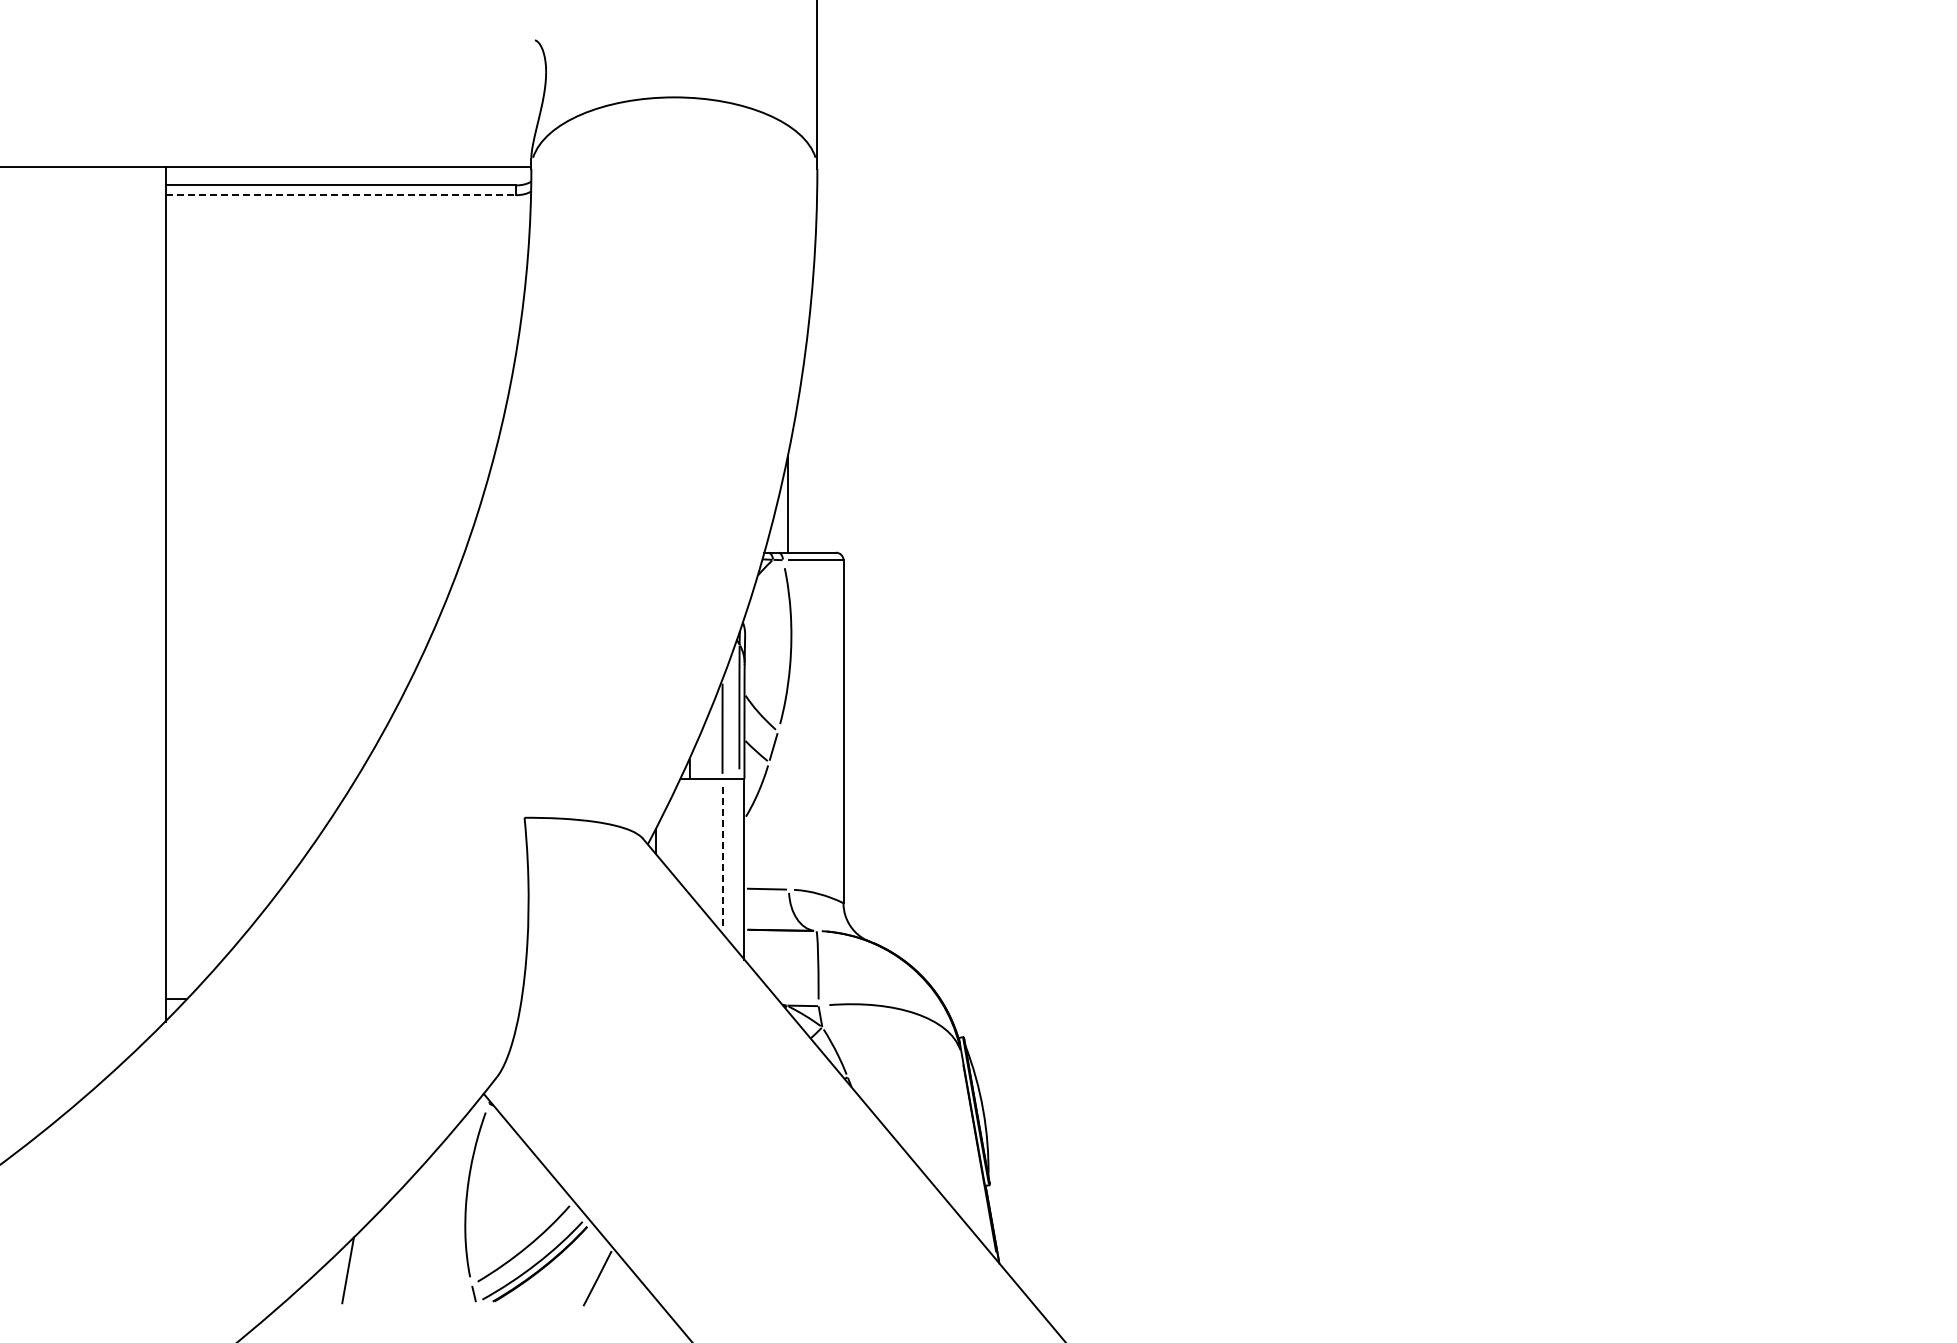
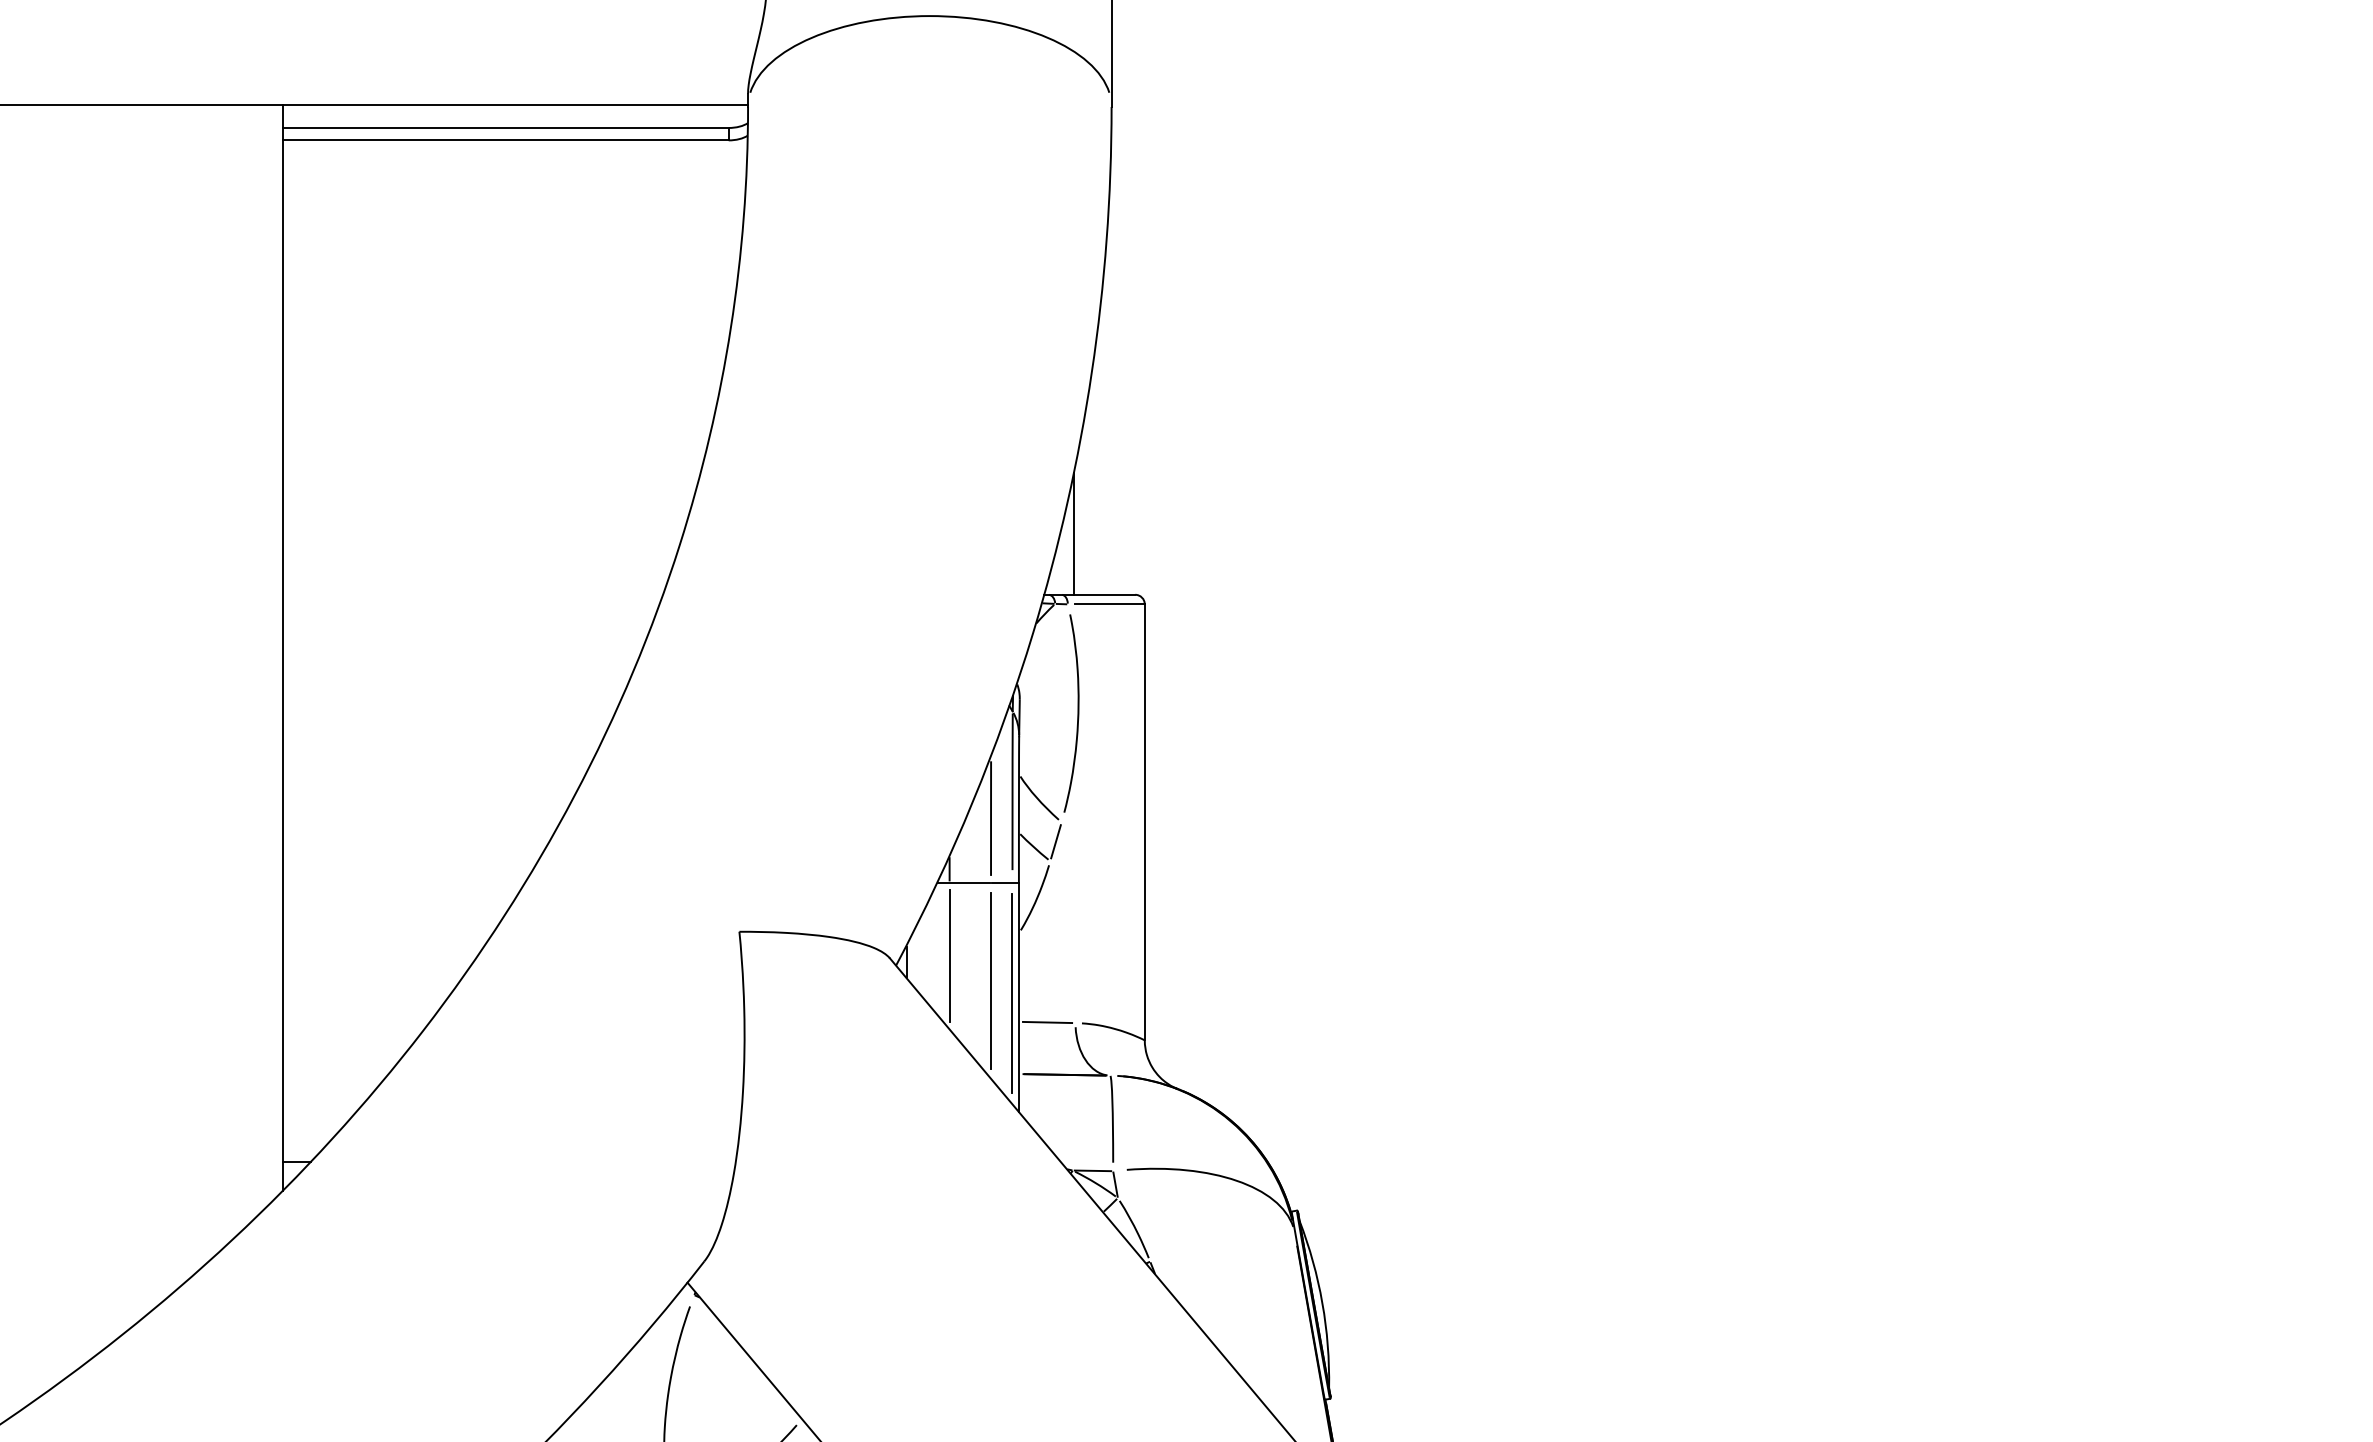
line: (341, 195) -> (506, 140), dashed -> solid
line: (689, 836) -> (949, 955), added
line: (722, 856) -> (991, 980), dashed -> solid
line: (739, 865) -> (1012, 992), added

